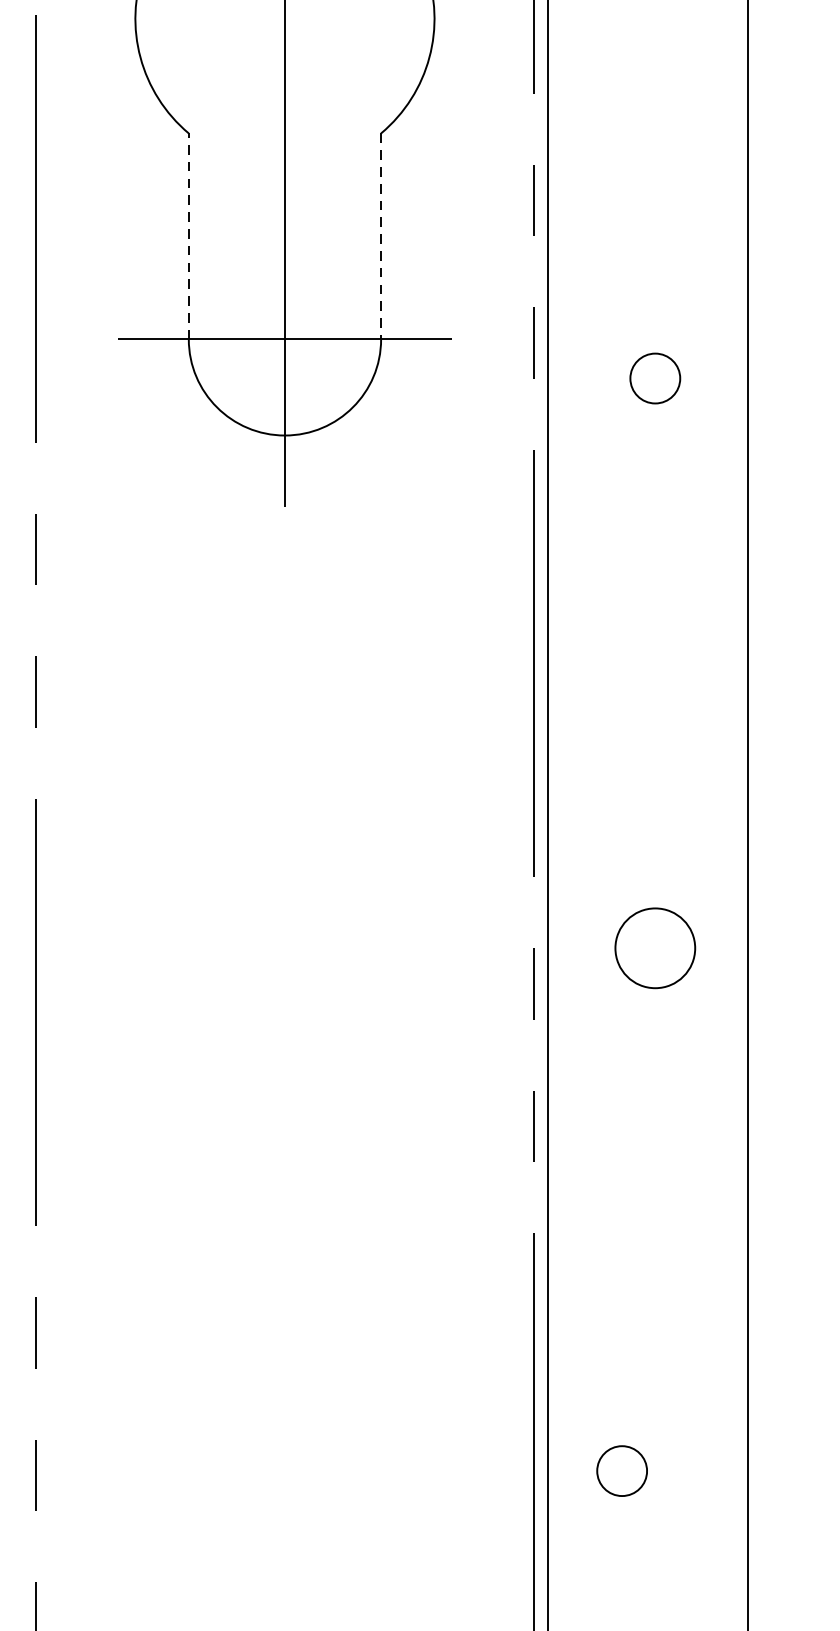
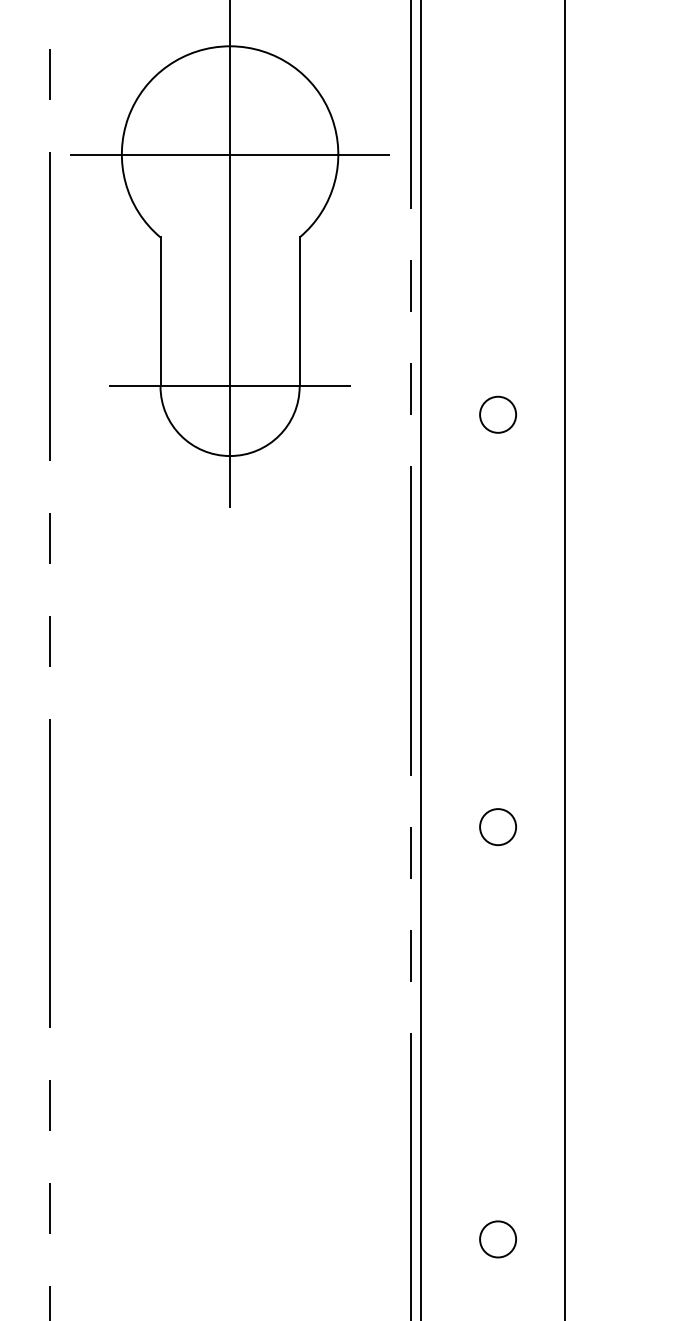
line: (284, 18) -> (229, 154), added
line: (188, 235) -> (160, 311), dashed -> solid
line: (380, 235) -> (299, 311), dashed -> solid
circle: (655, 948) -> (498, 827), size x0.62
circle: (621, 1471) -> (497, 1239), moved

